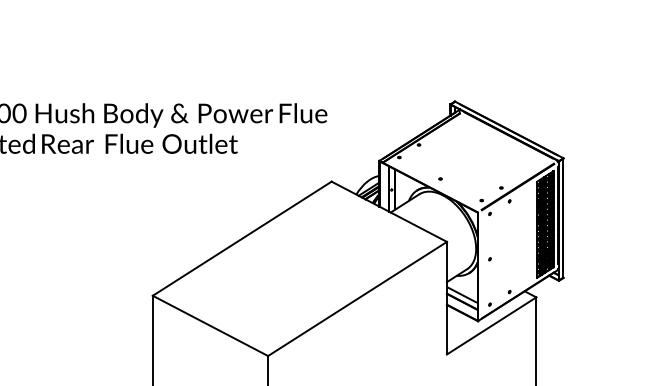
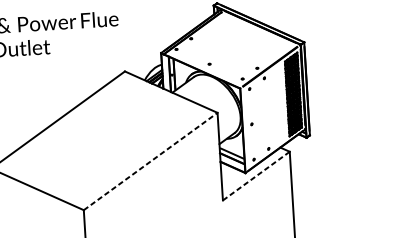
line: (357, 298) -> (150, 161), solid -> dashed
line: (491, 326) -> (256, 176), solid -> dashed

